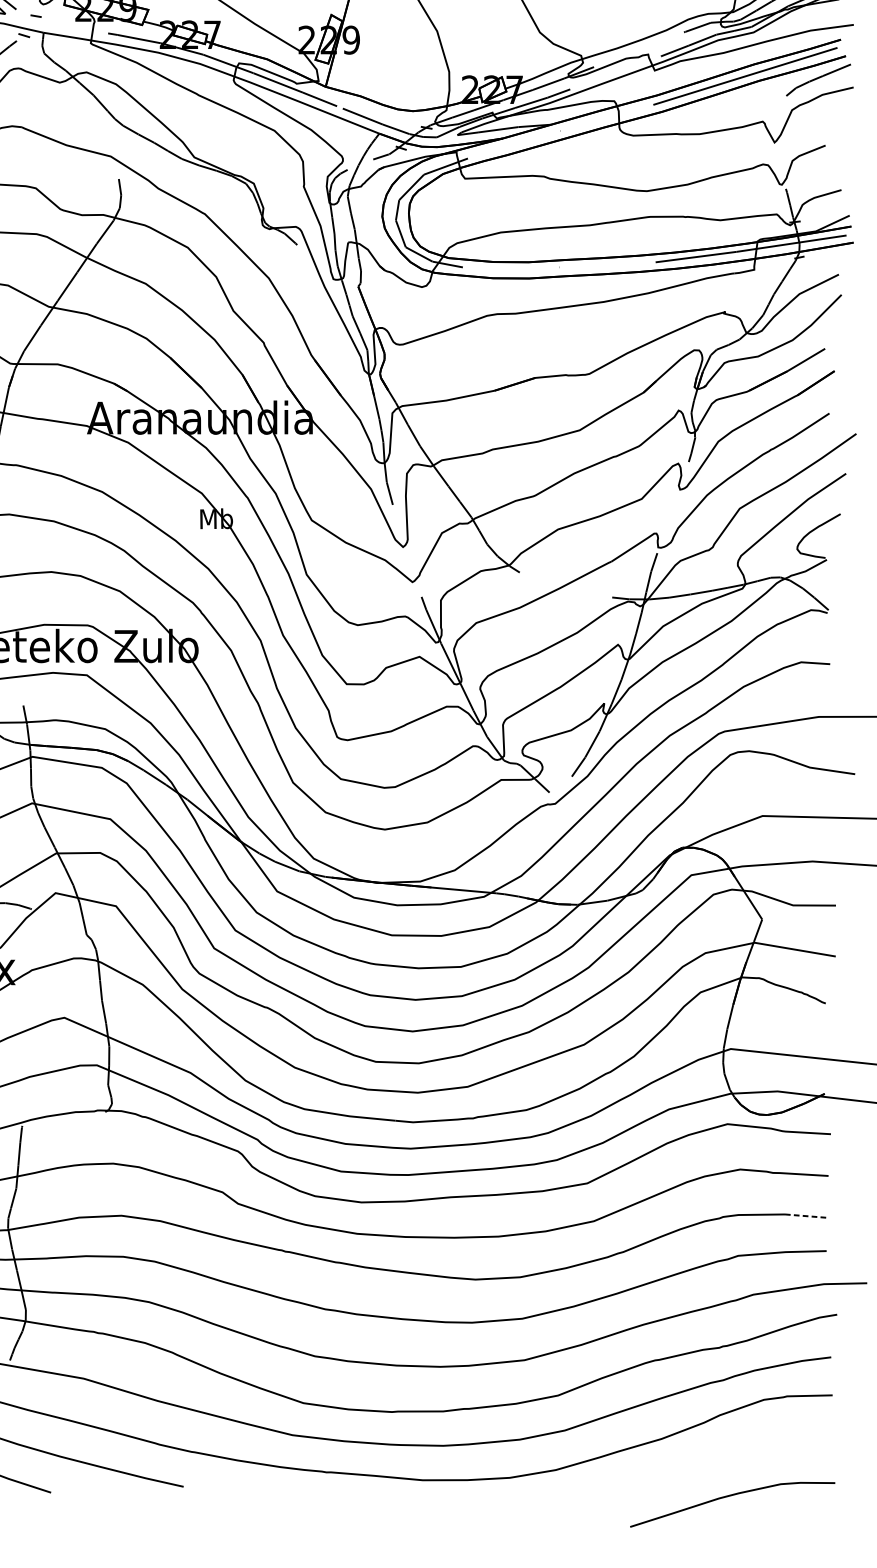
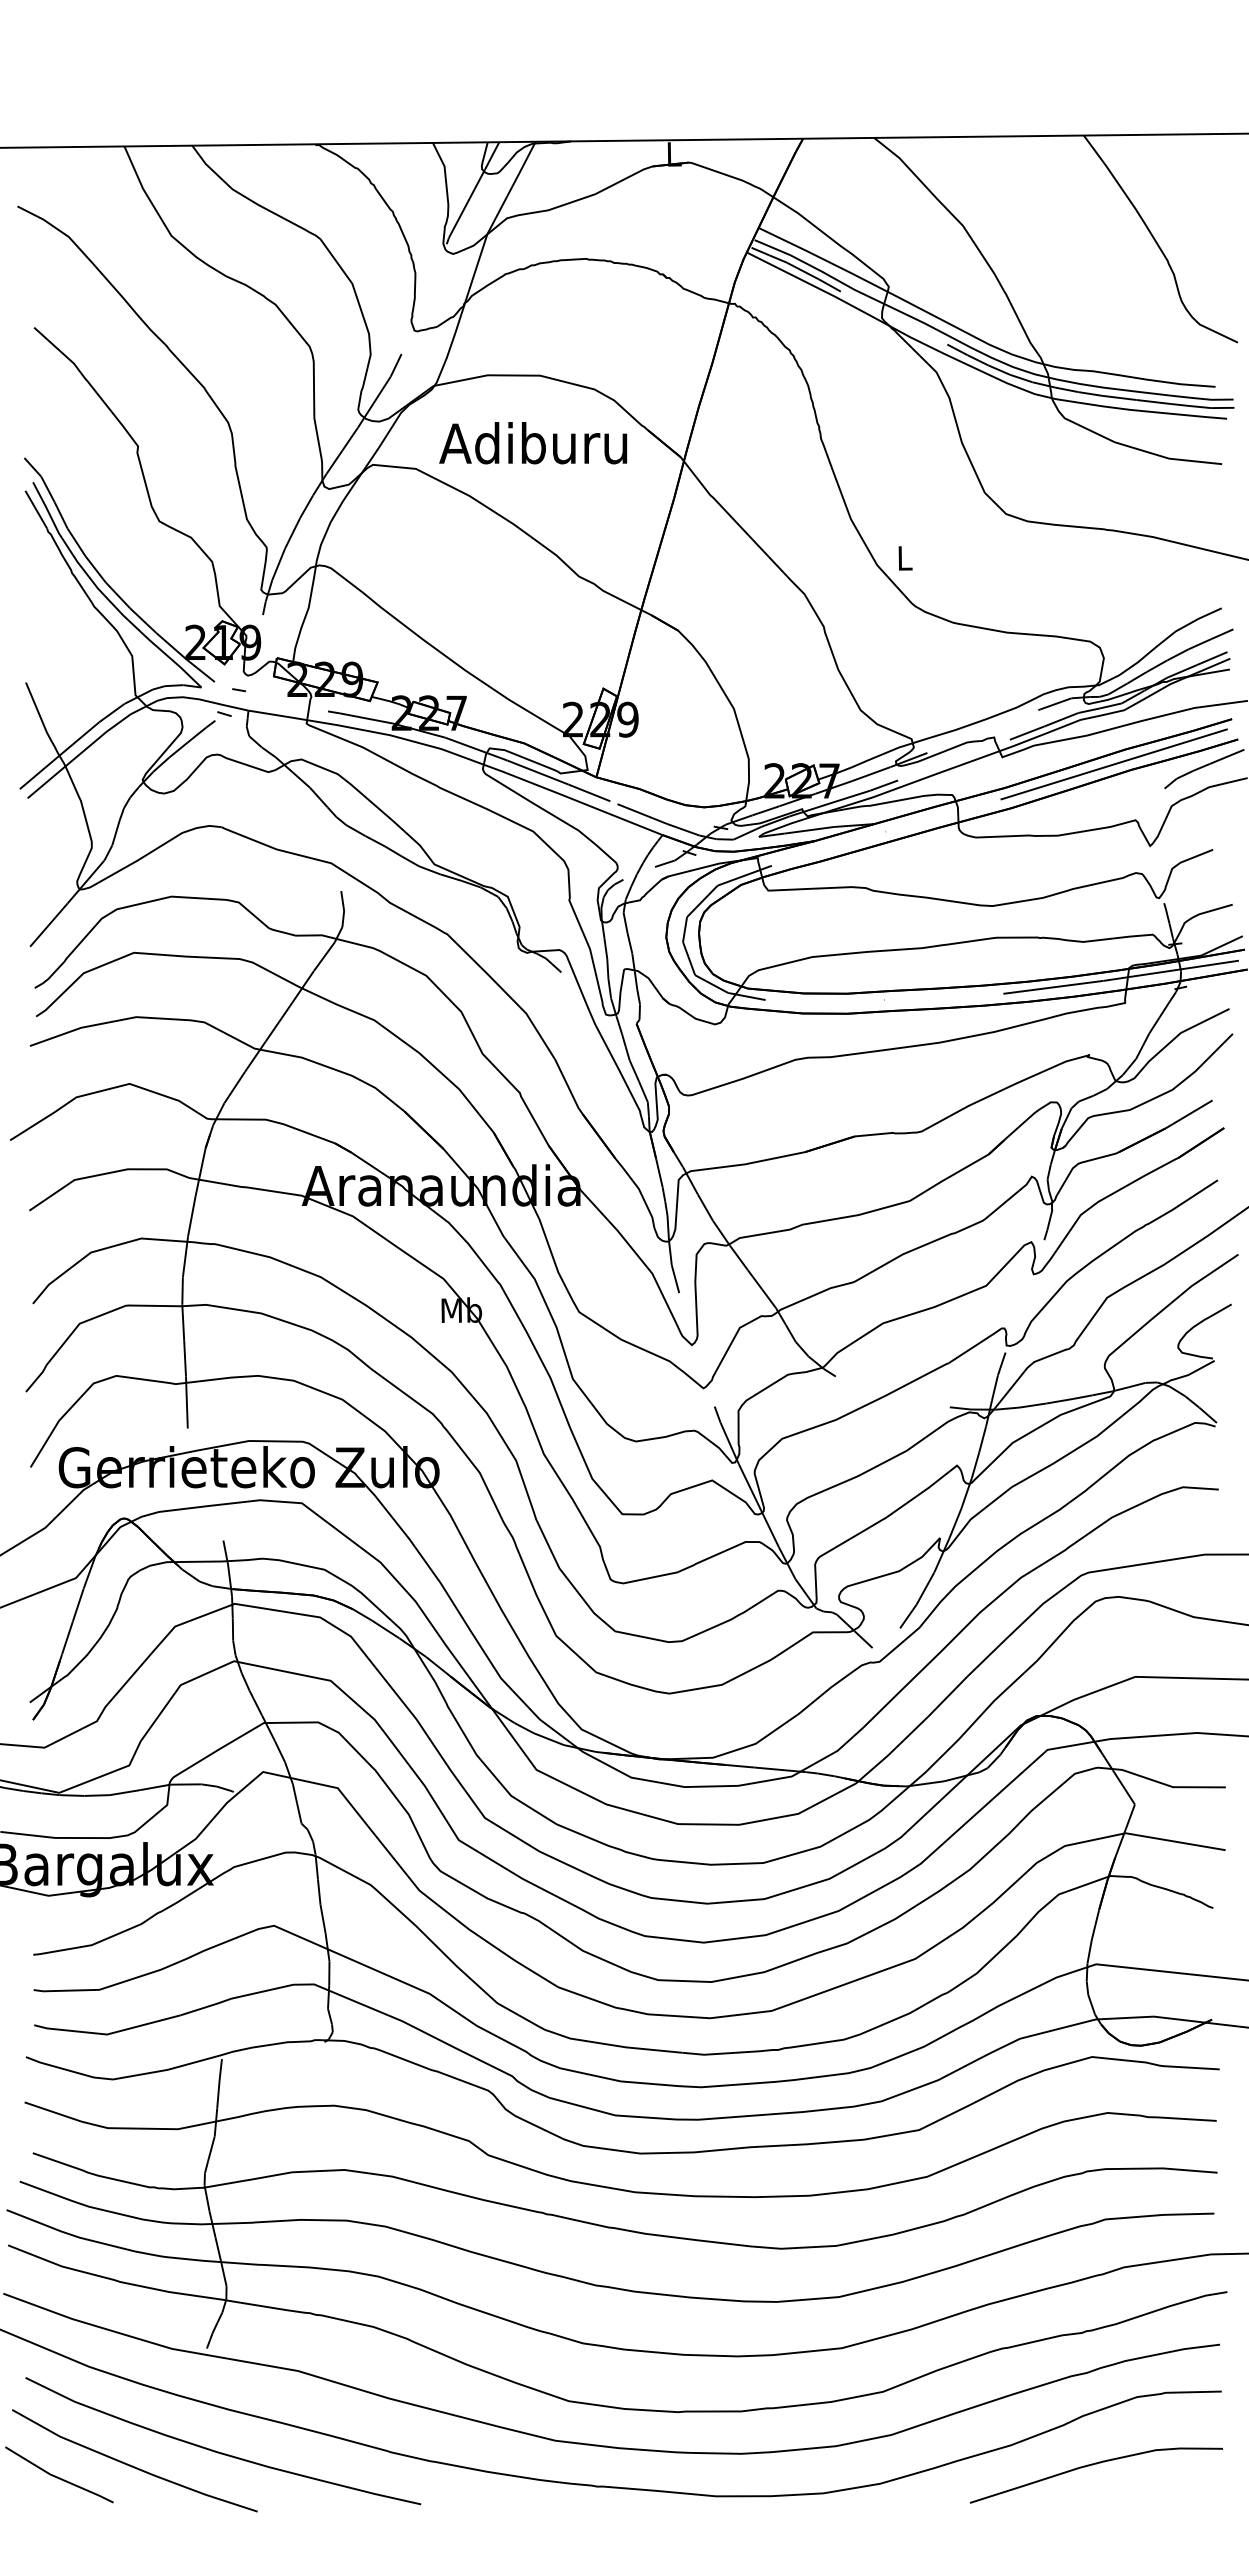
line: (807, 1216) -> (1190, 2170), dashed -> solid
curve: (730, 1496) -> (1093, 2465), moved

